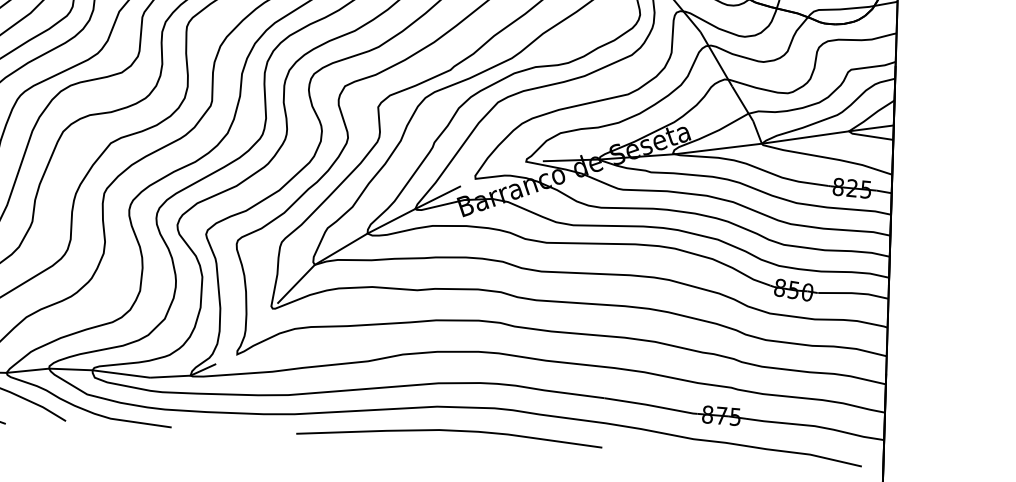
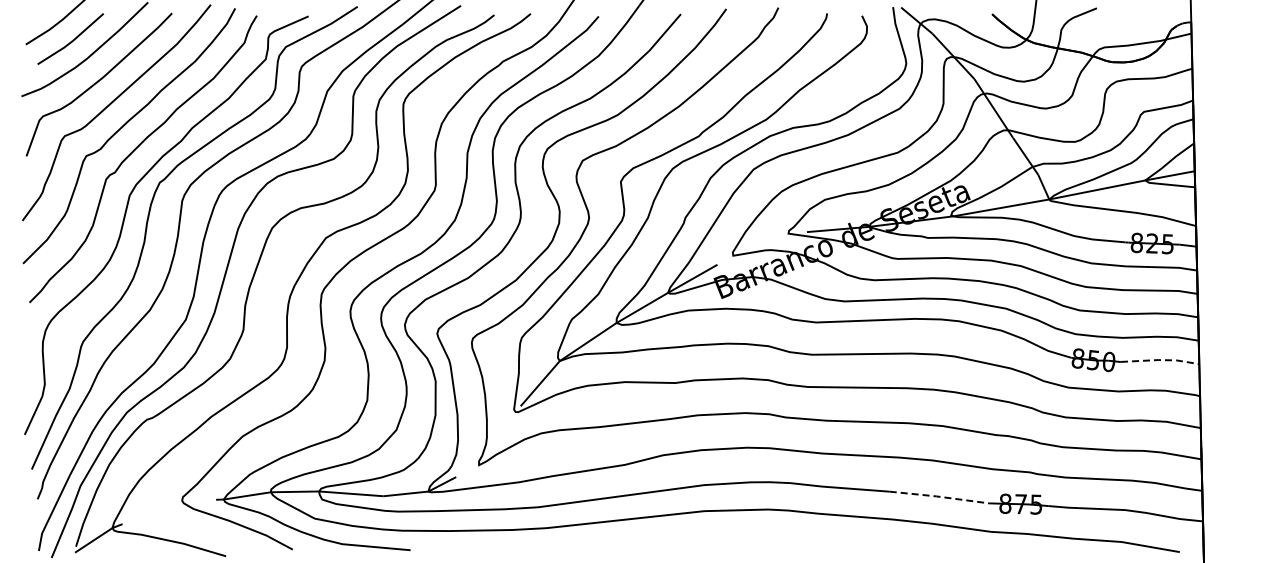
line: (853, 293) -> (1160, 360), solid -> dashed
line: (651, 405) -> (942, 497), solid -> dashed
curve: (449, 431) -> (719, 537), removed

